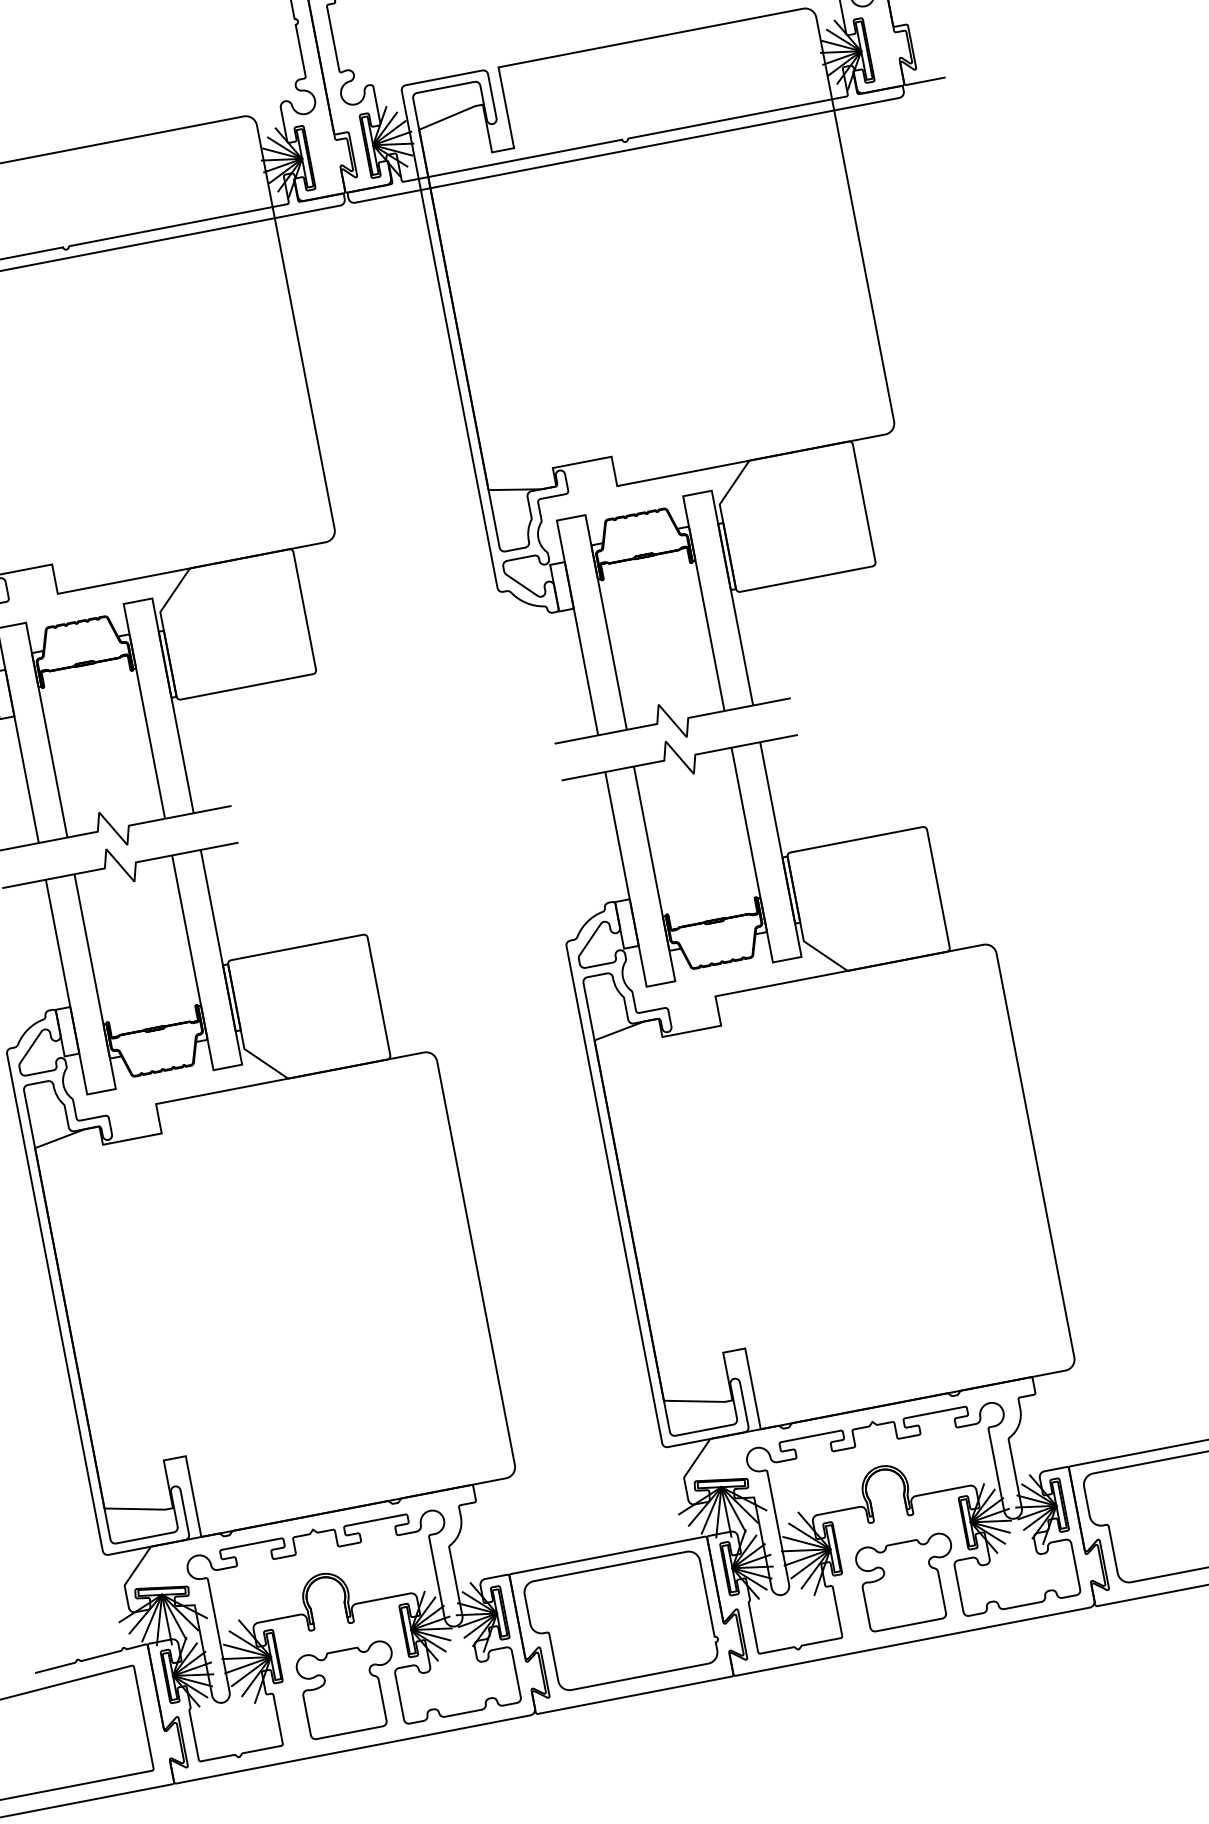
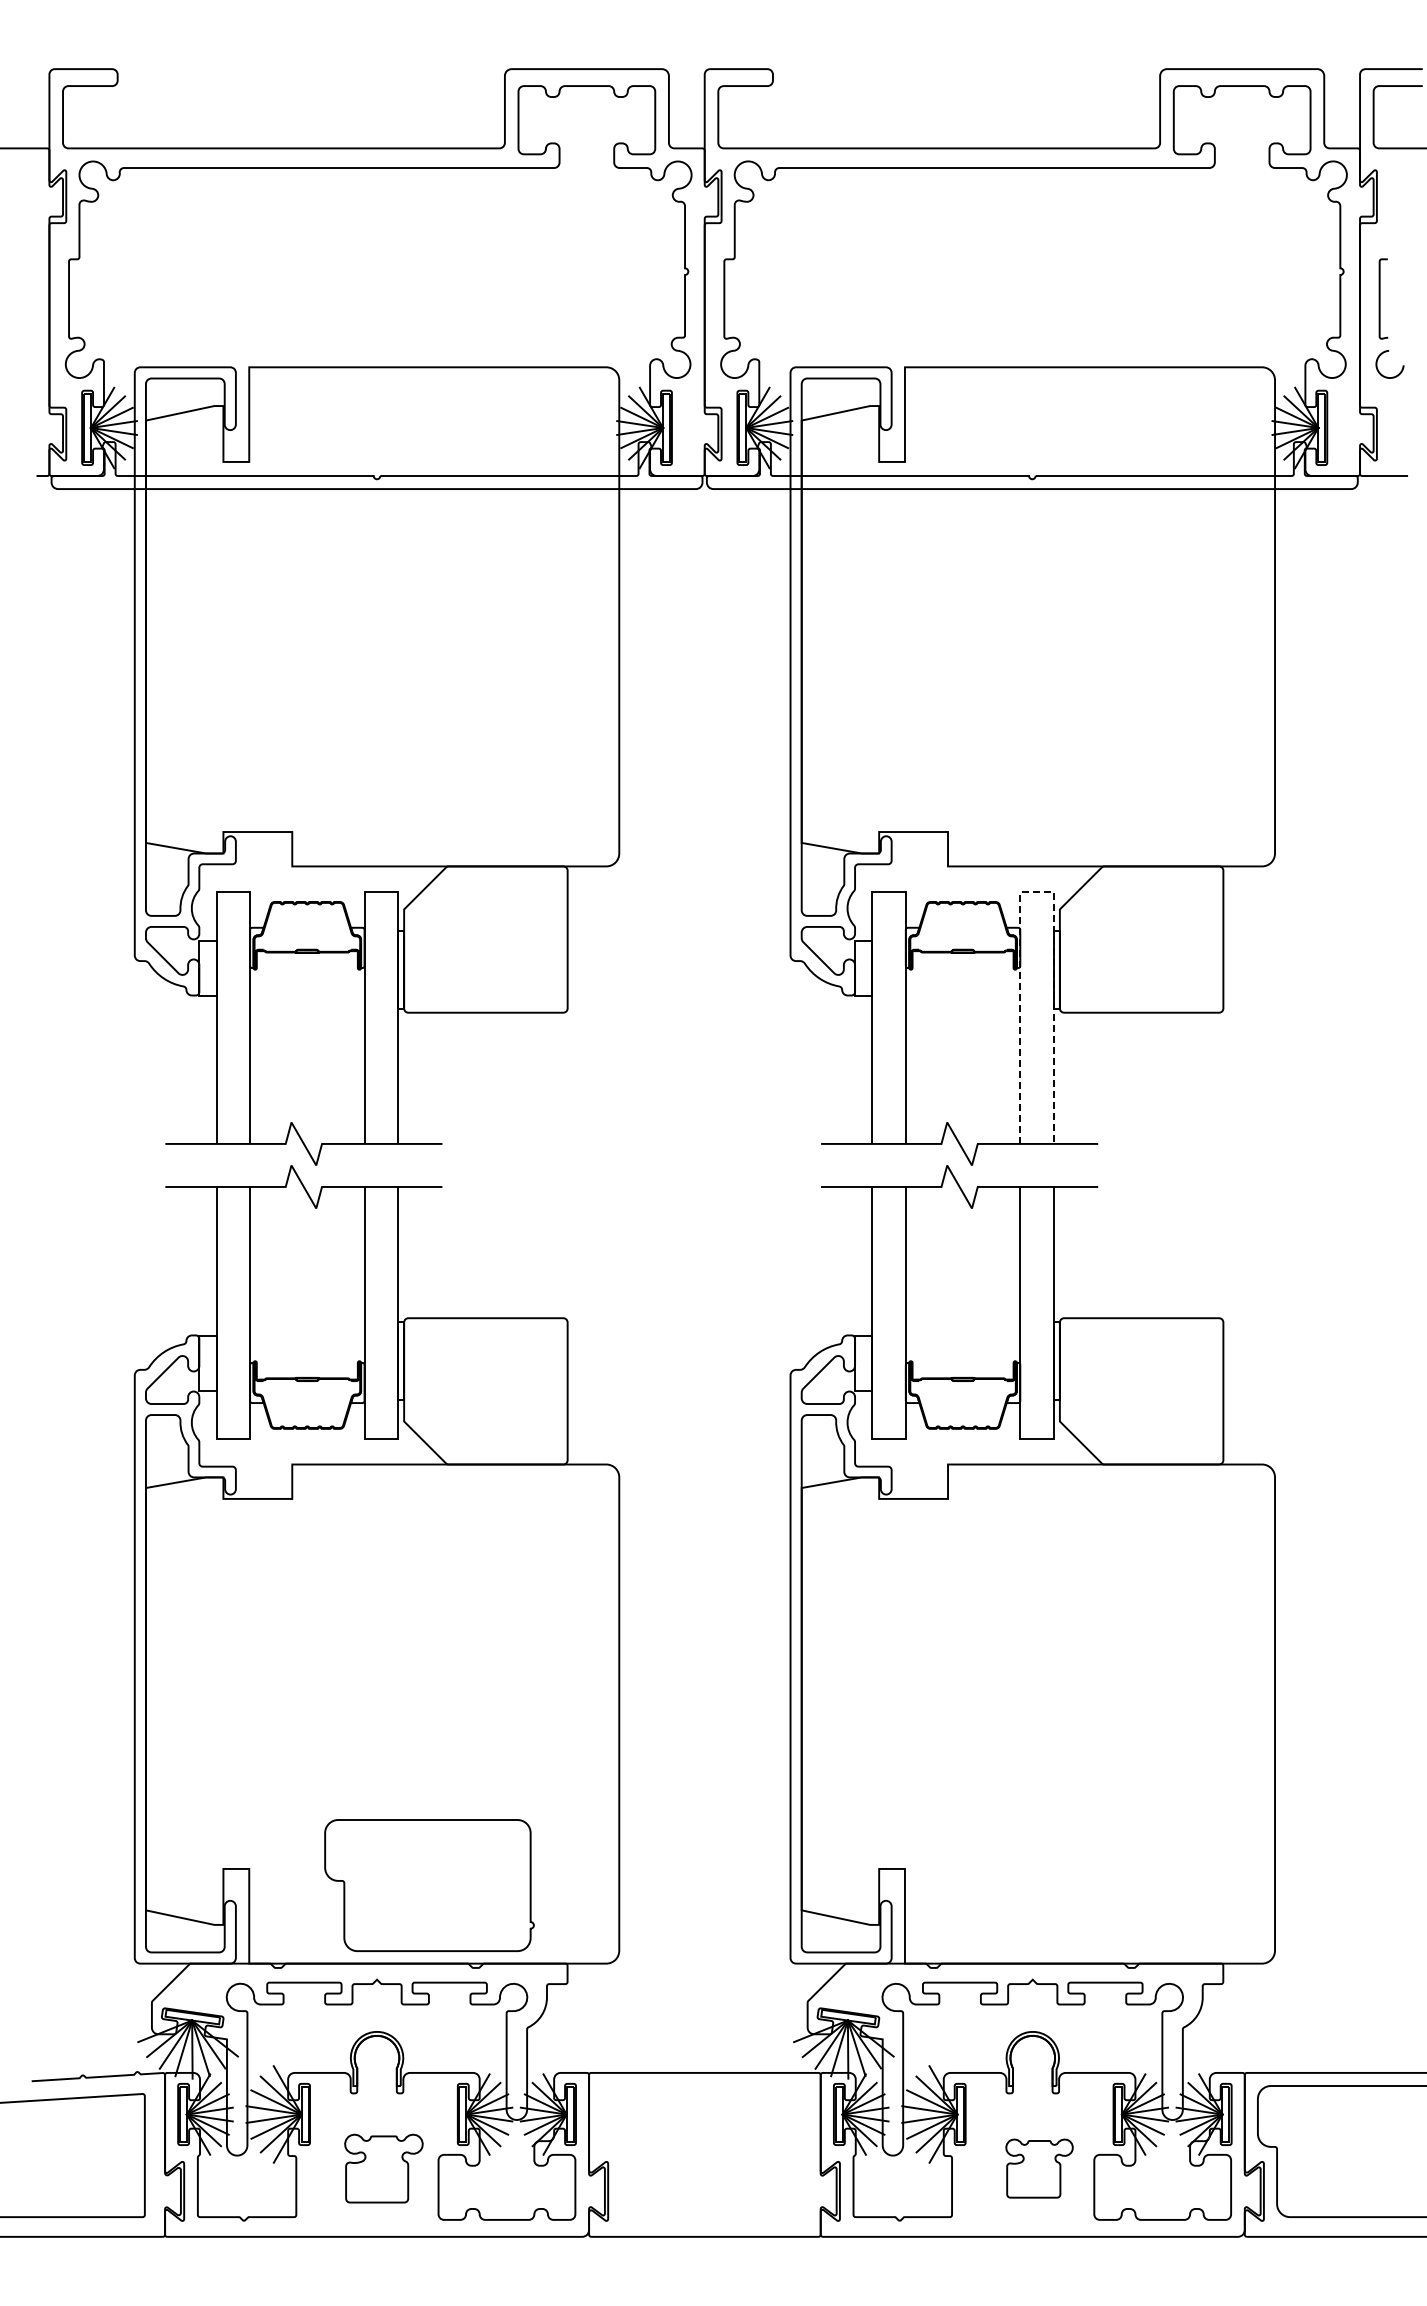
line: (697, 493) -> (1037, 892), solid -> dashed
part: (909, 1581) -> (1039, 2168), size x0.6
part: (622, 1622) -> (429, 1885), moved
part: (349, 1689) -> (383, 2168), size x0.7

